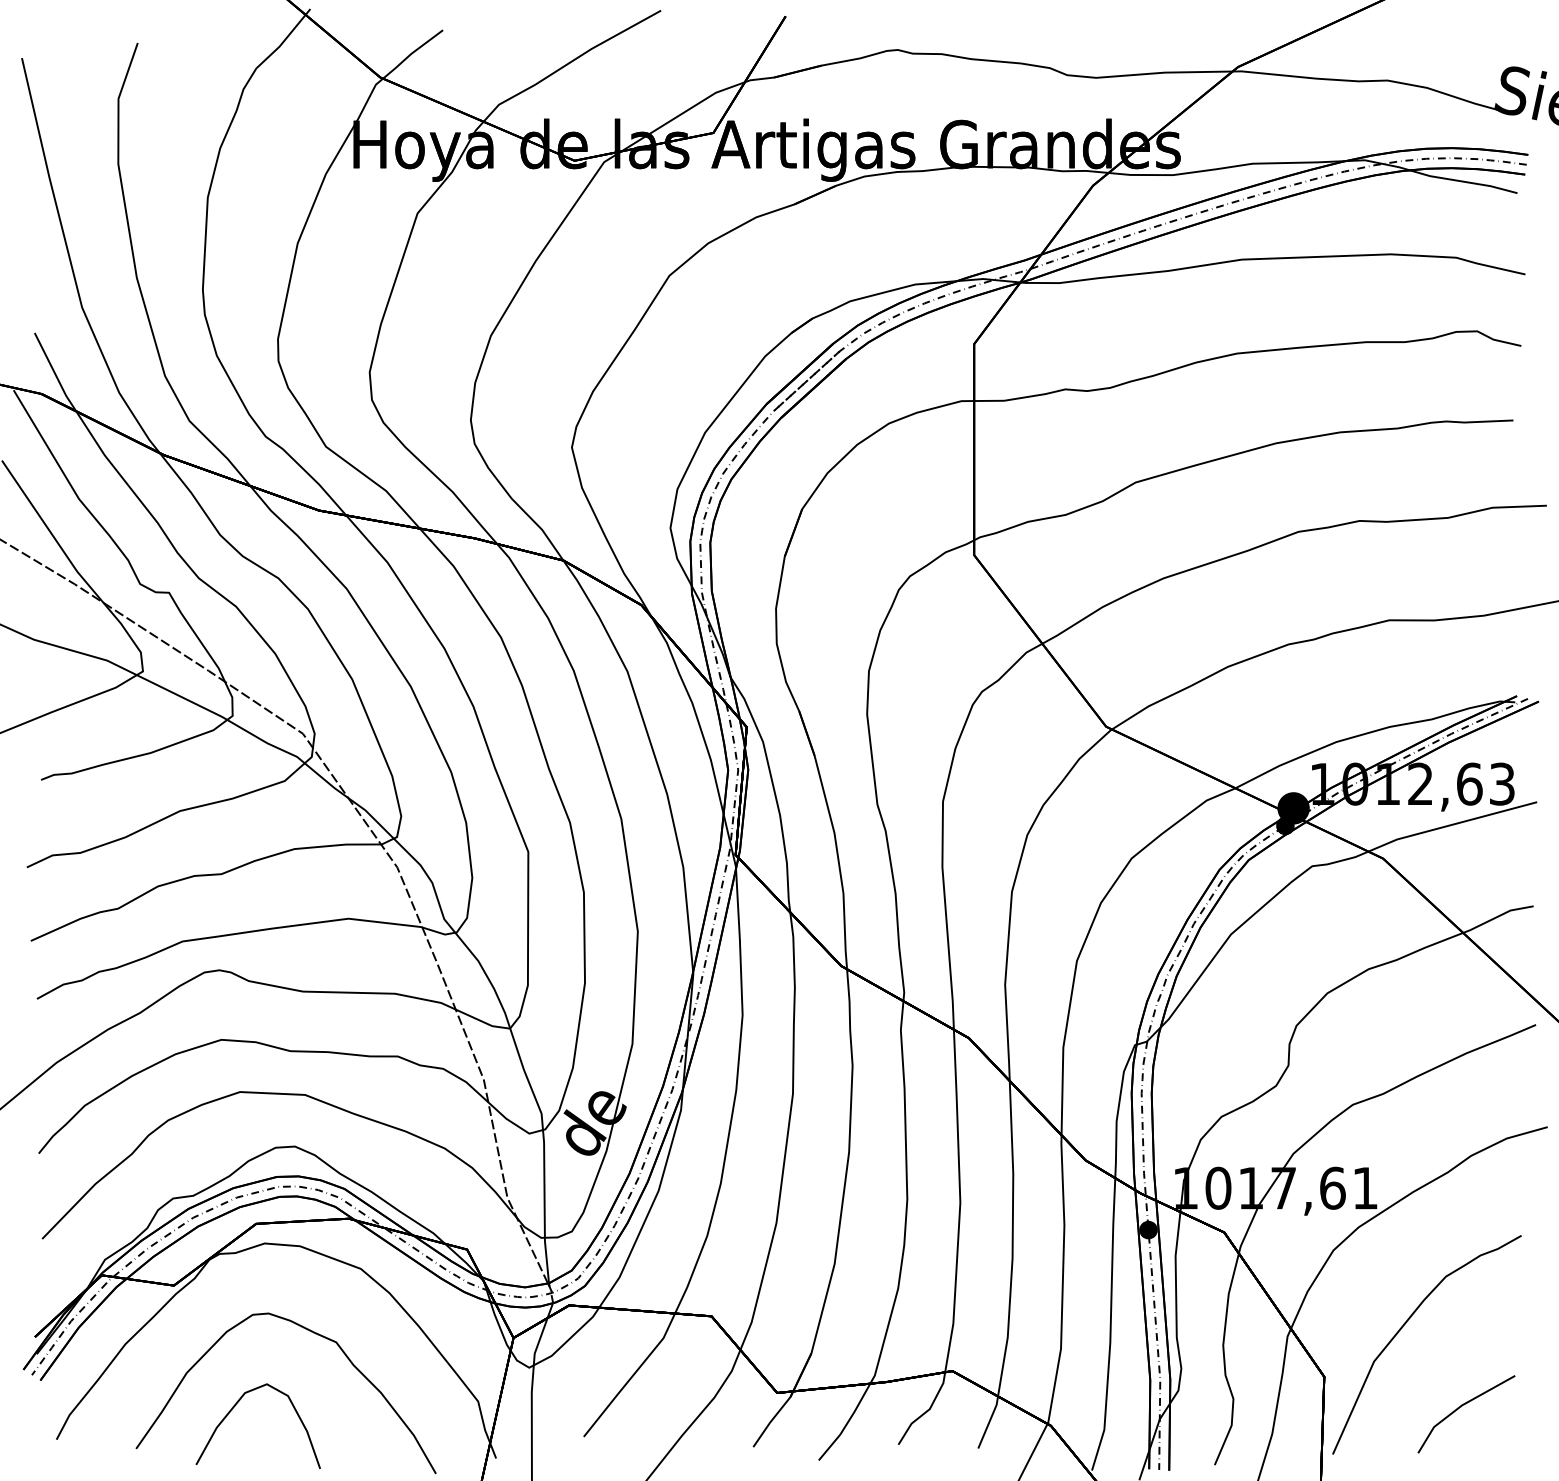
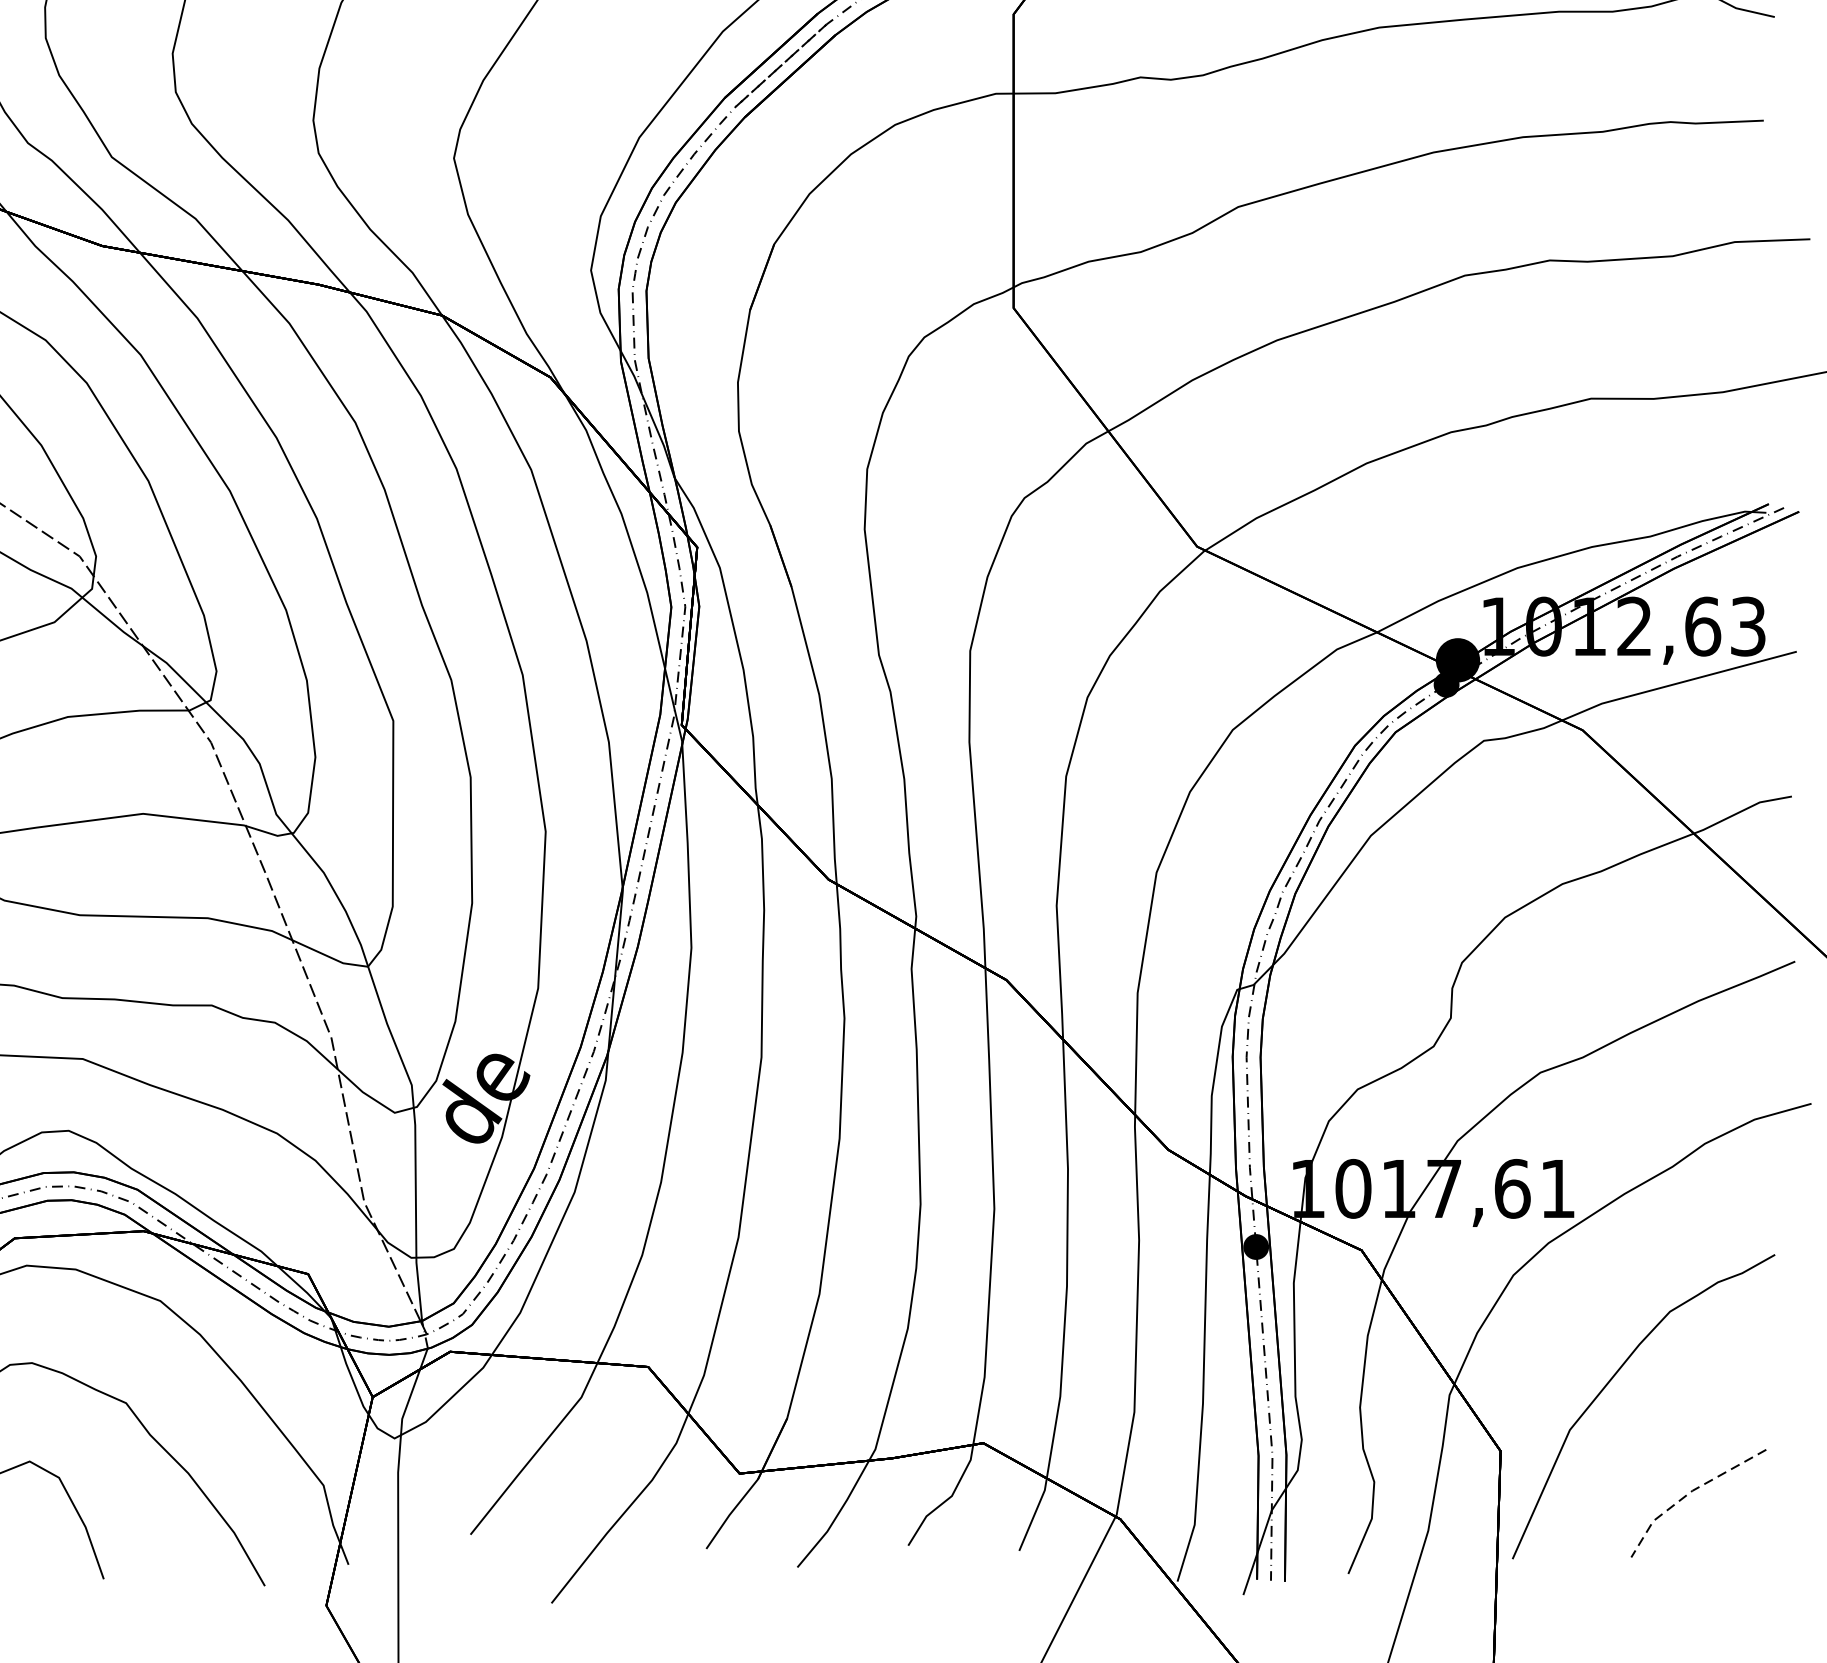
line: (1459, 1407) -> (1688, 1493), solid -> dashed

